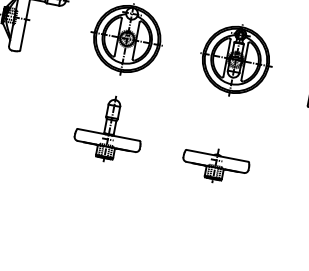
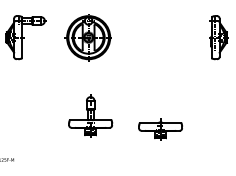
part: (235, 59) -> (160, 37), removed
part: (109, 127) -> (90, 115), moved
part: (215, 165) -> (160, 129), moved

